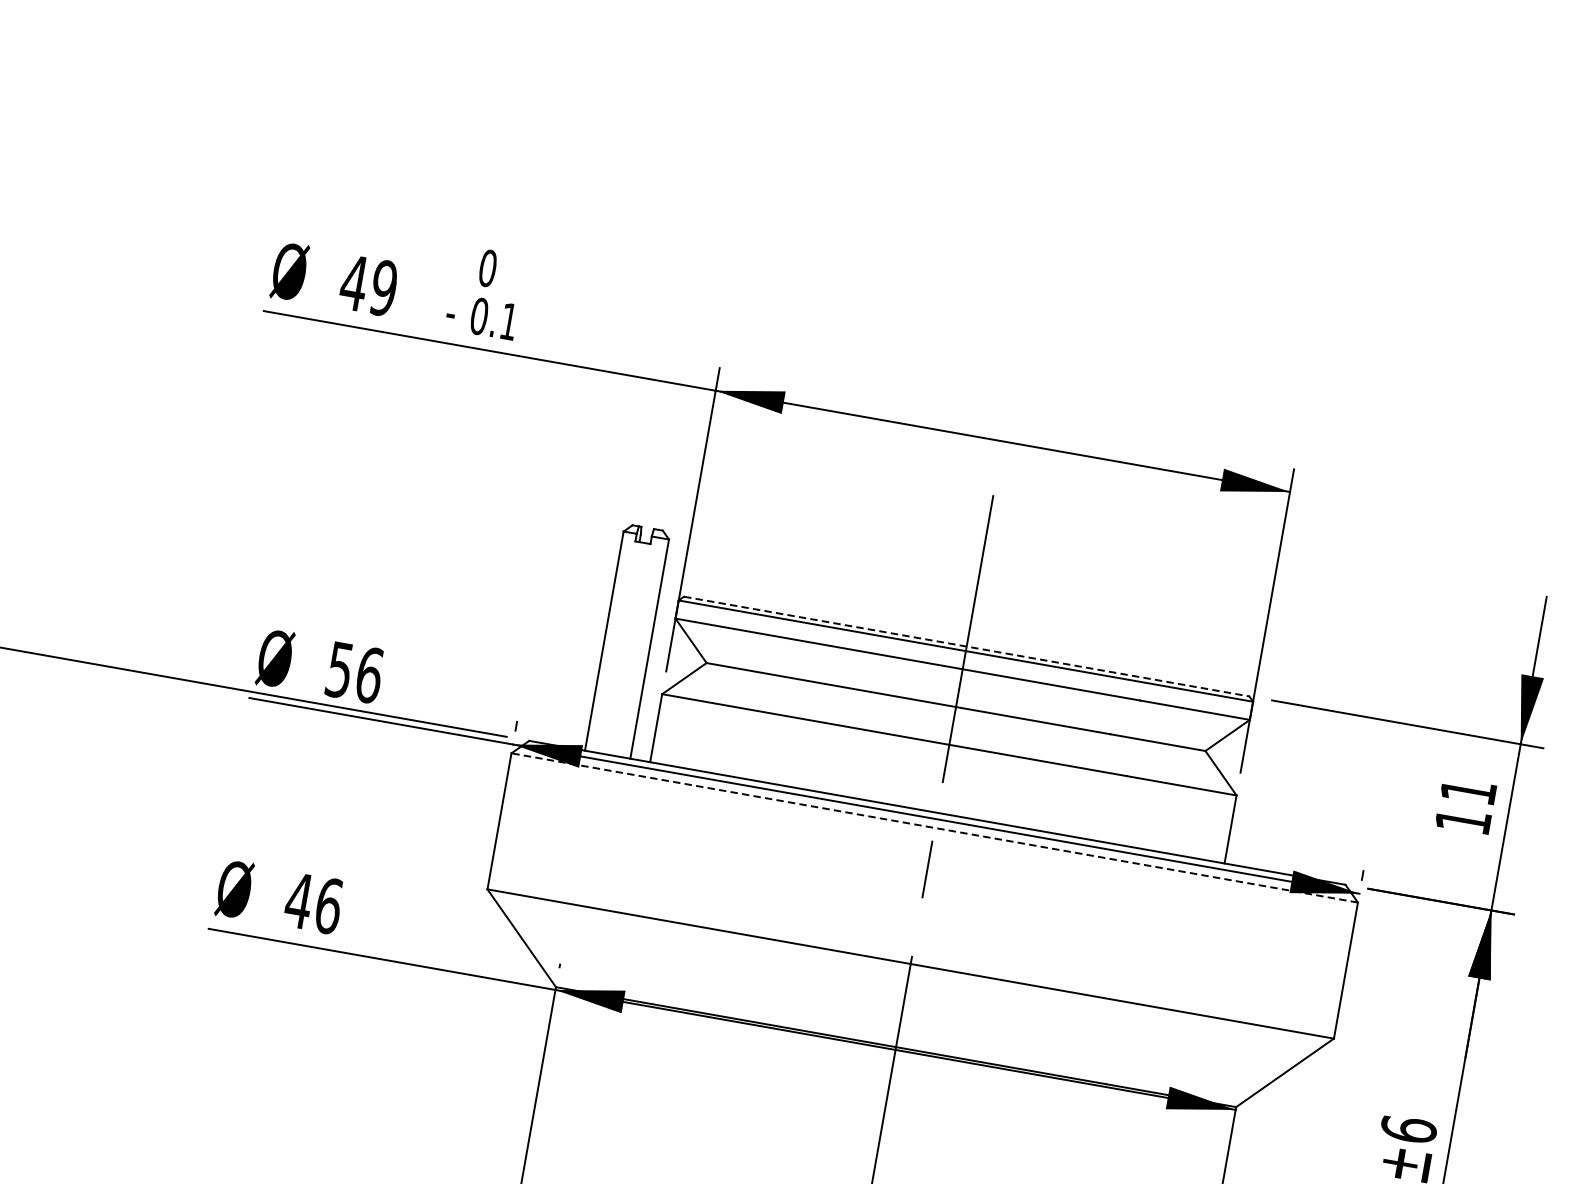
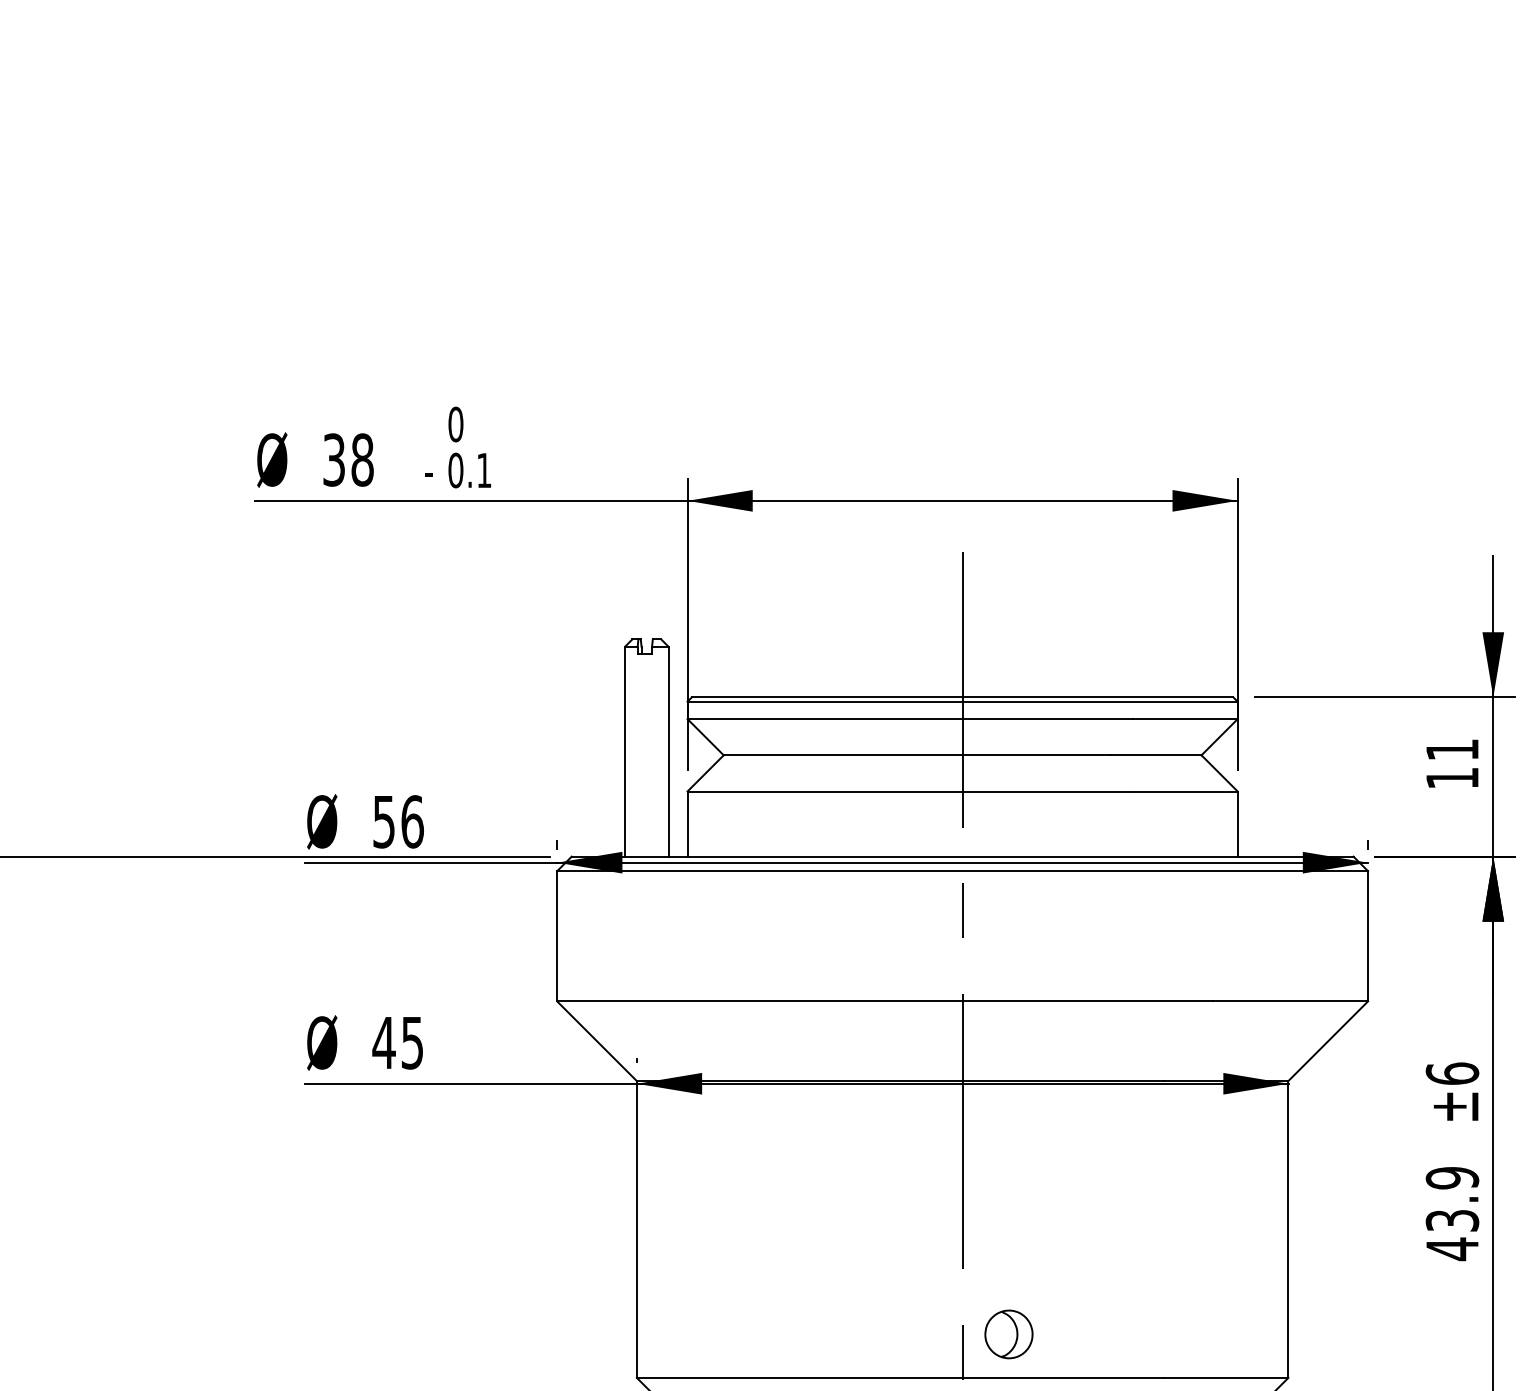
text: (368, 284) -> (347, 459), 49 -> 38
line: (966, 646) -> (962, 697), dashed -> solid
line: (934, 828) -> (962, 871), dashed -> solid
text: (328, 905) -> (412, 1042), 46 -> 45

